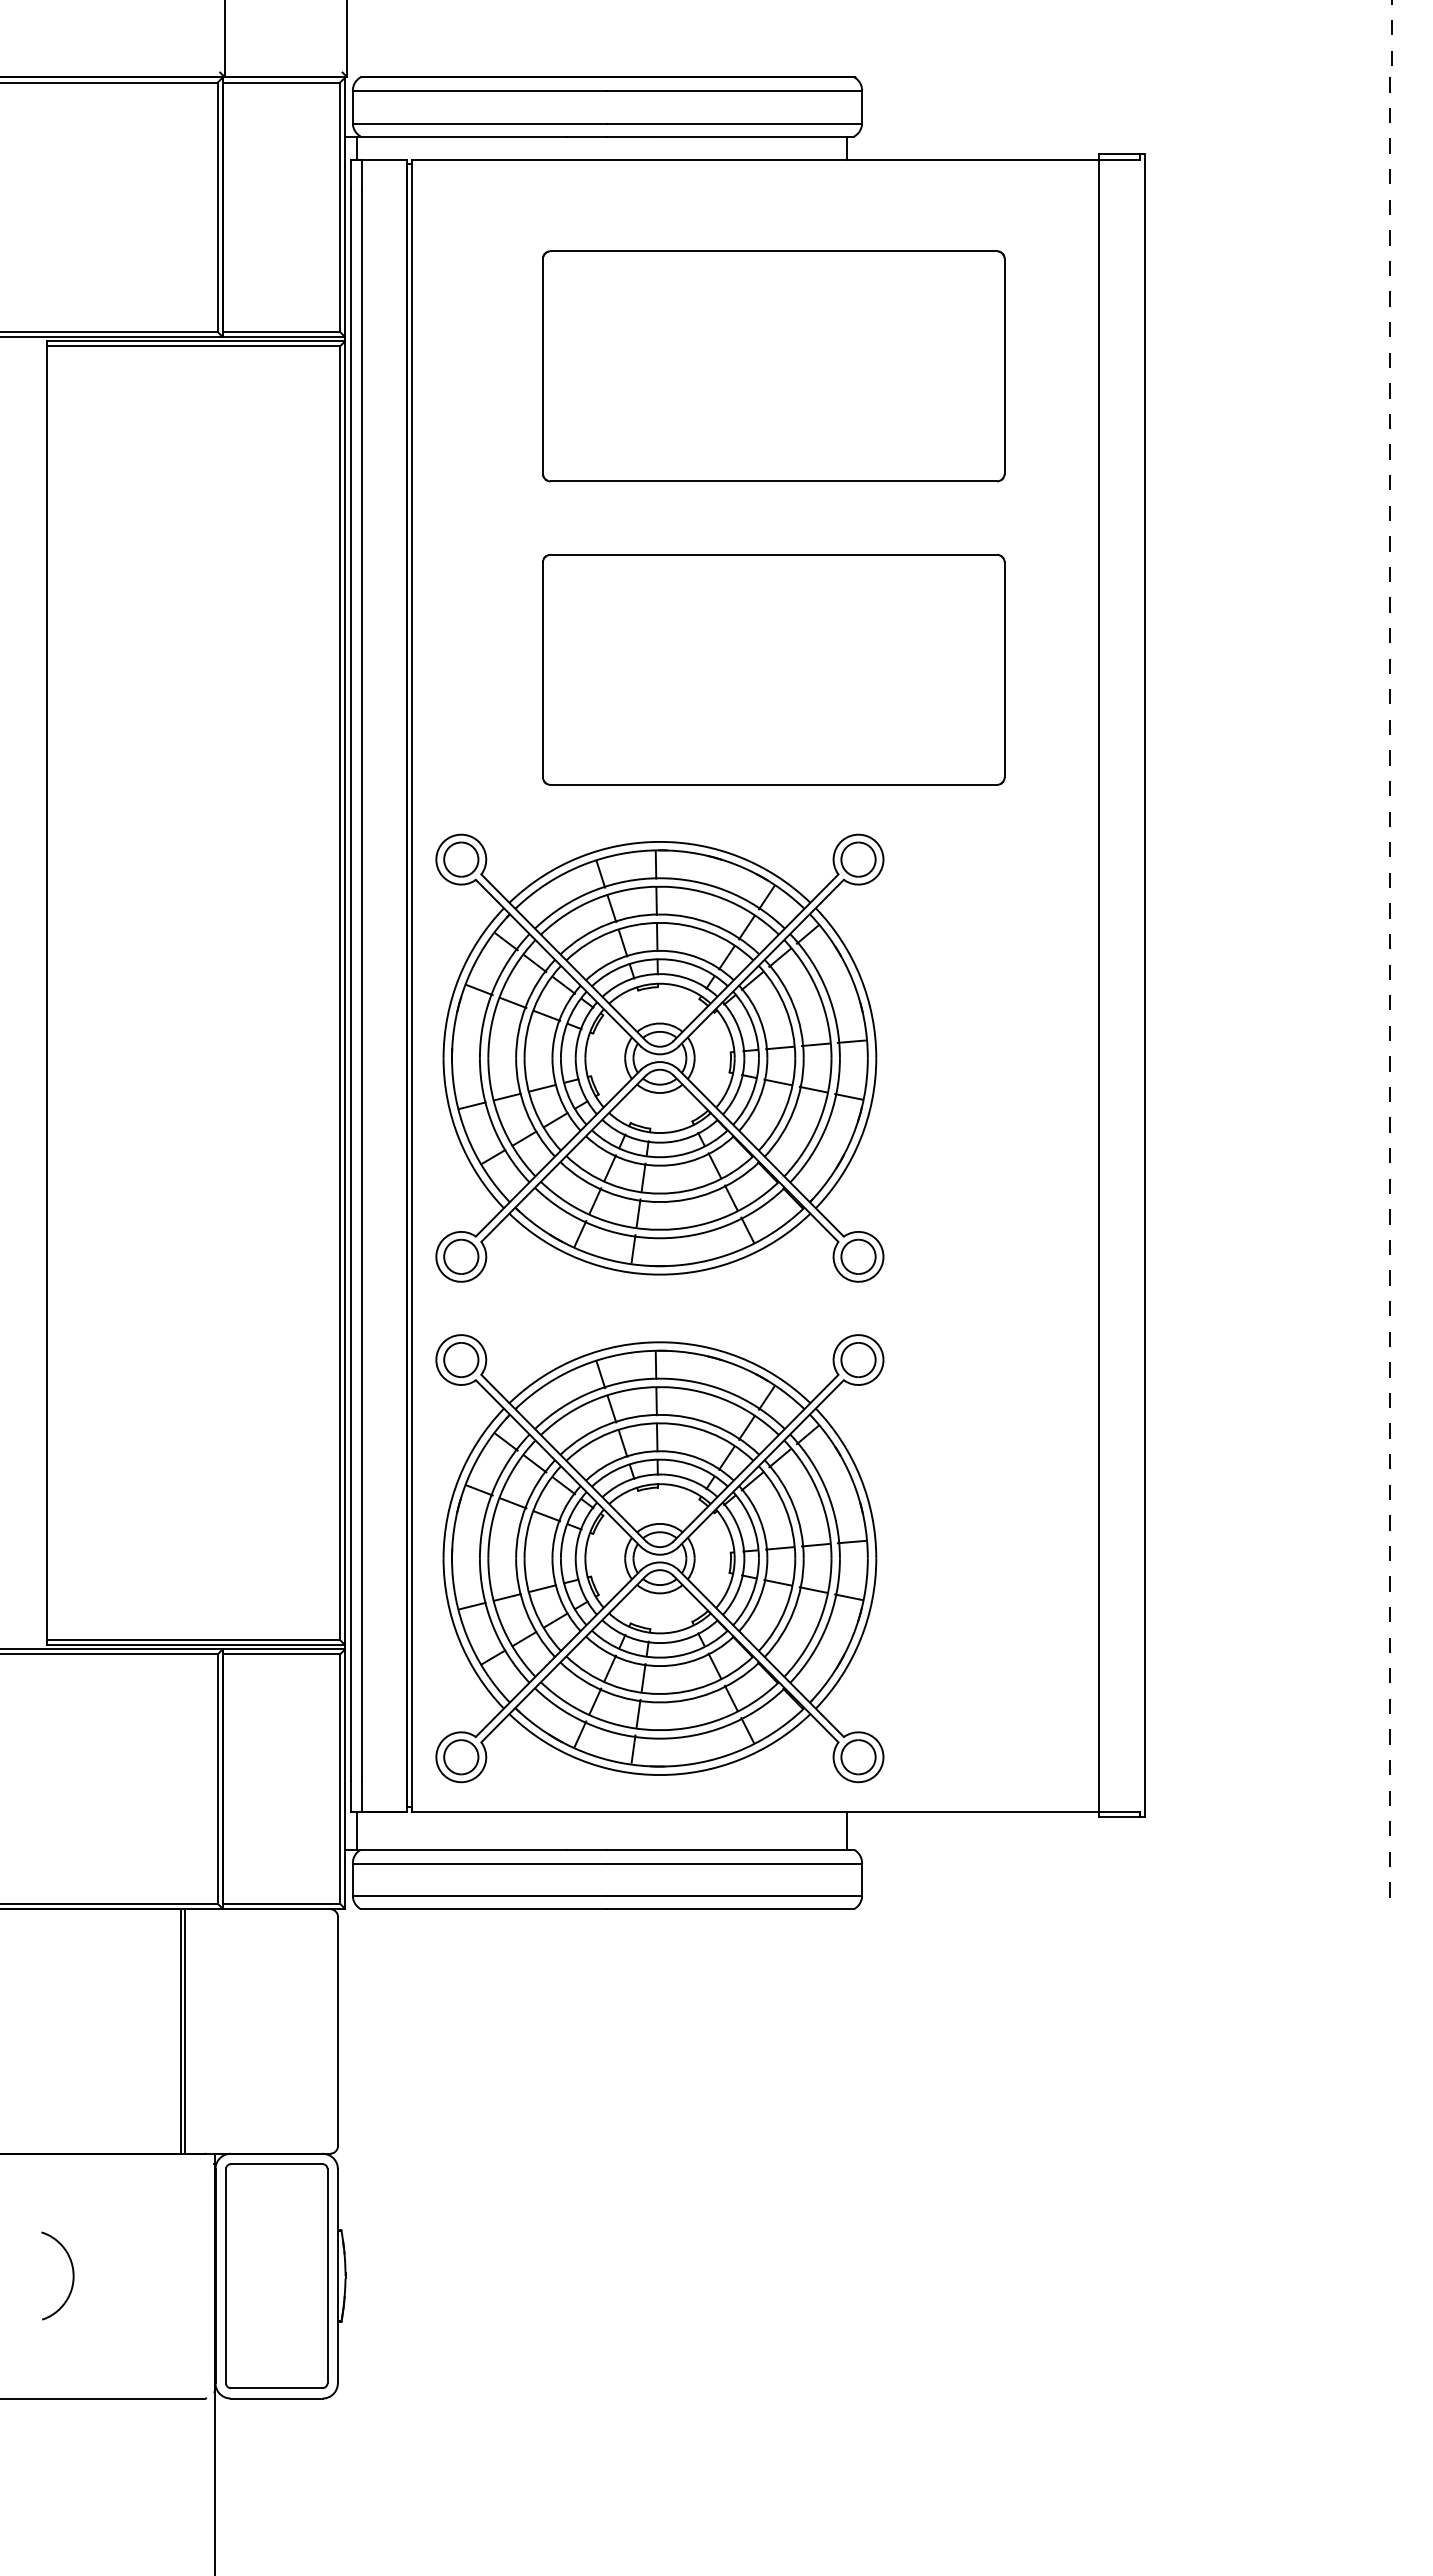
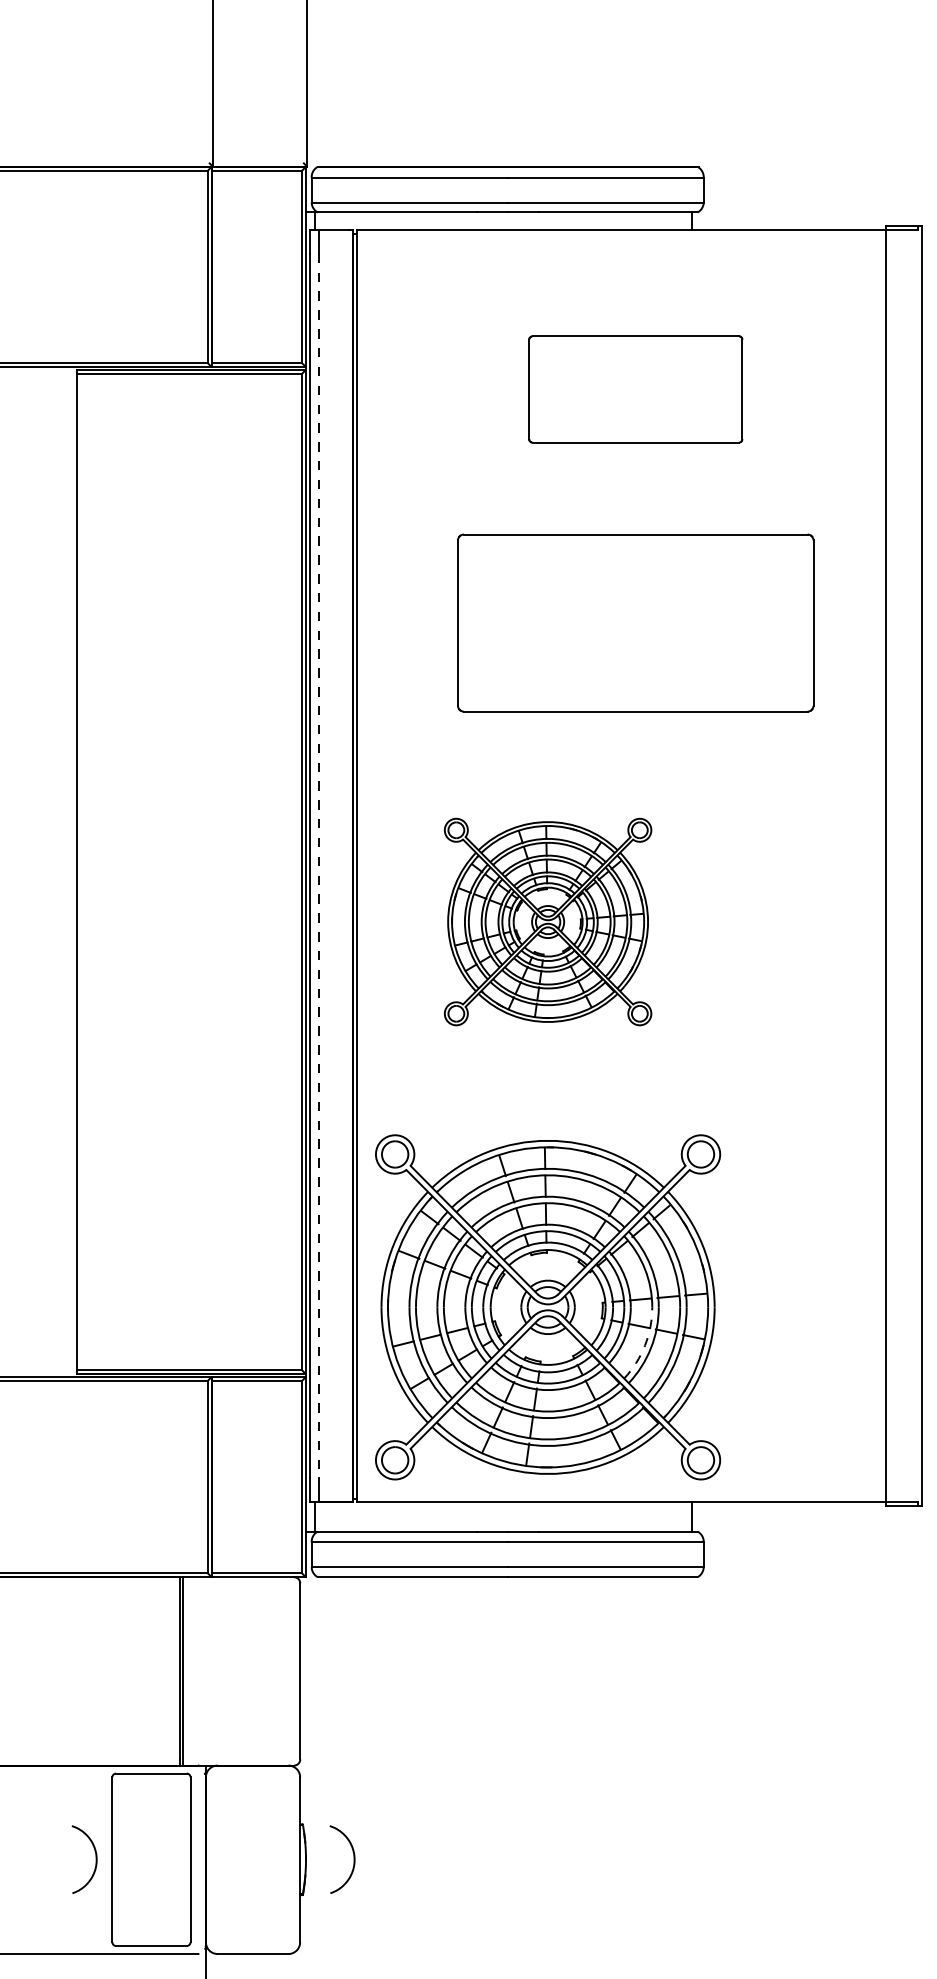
part: (773, 366) -> (635, 389), size x0.6
line: (361, 985) -> (318, 866), solid -> dashed
part: (659, 1057) -> (547, 921), size x0.6
arc: (785, 1608) -> (644, 1345), solid -> dashed
part: (276, 2275) -> (151, 1859), moved
curve: (407, 2275) -> (353, 1859), added

